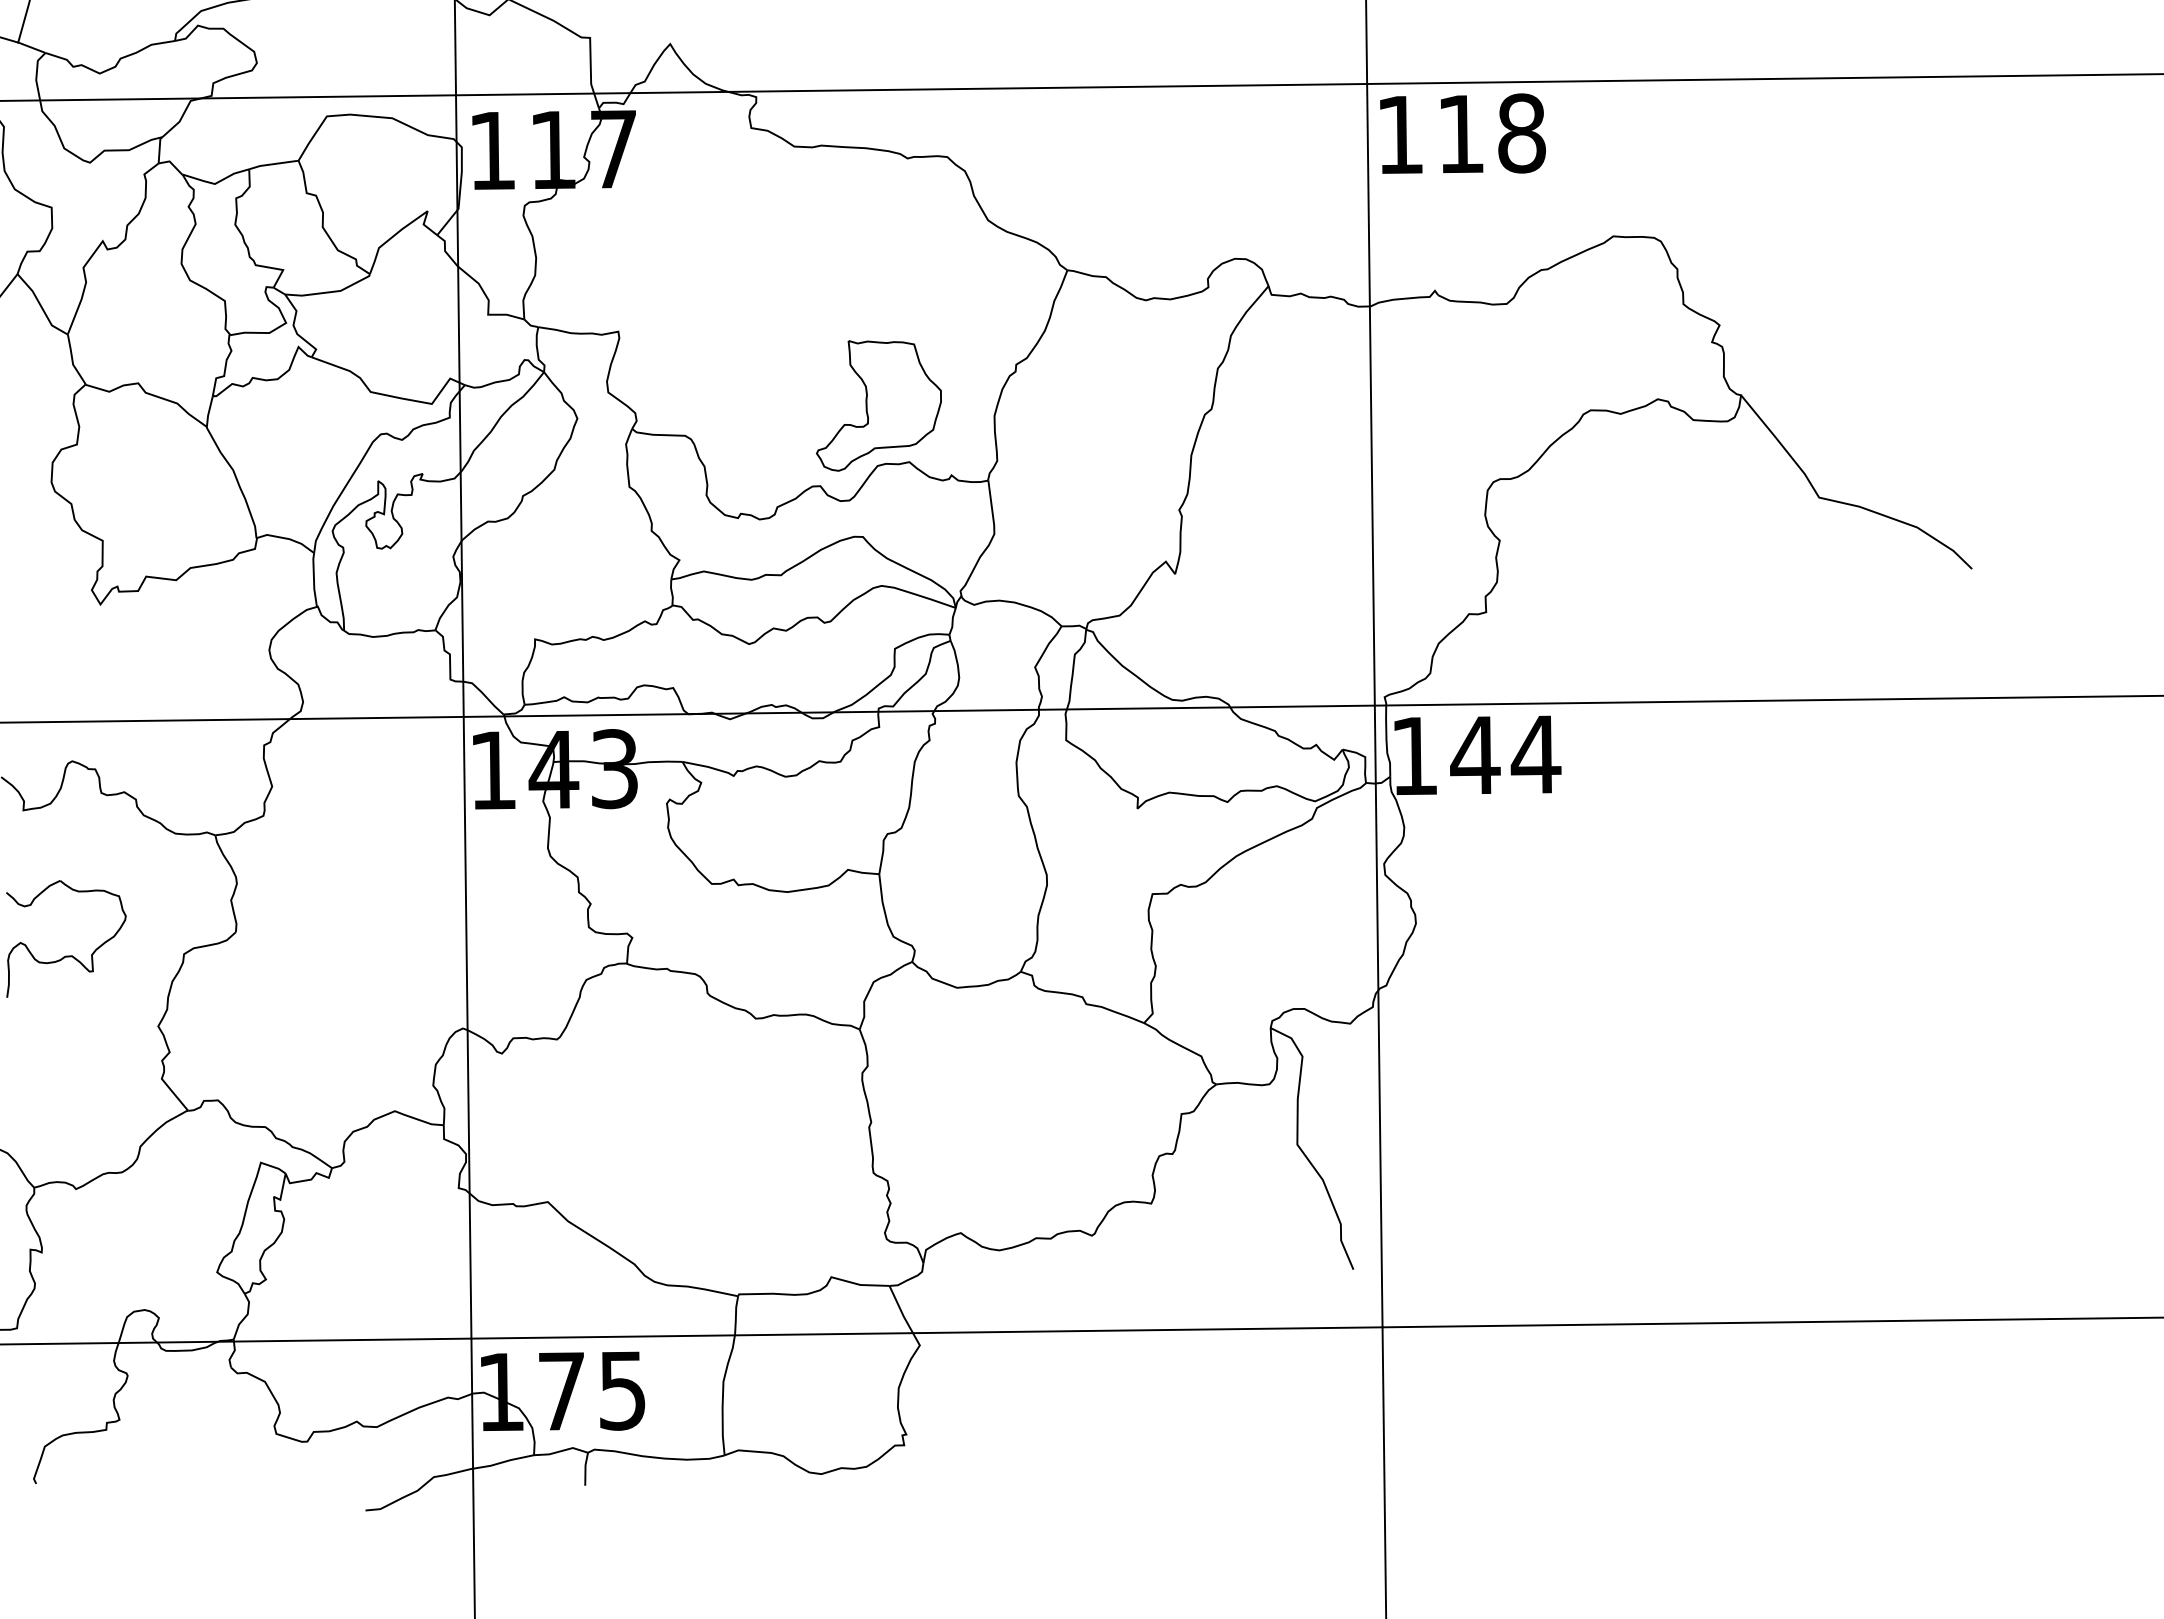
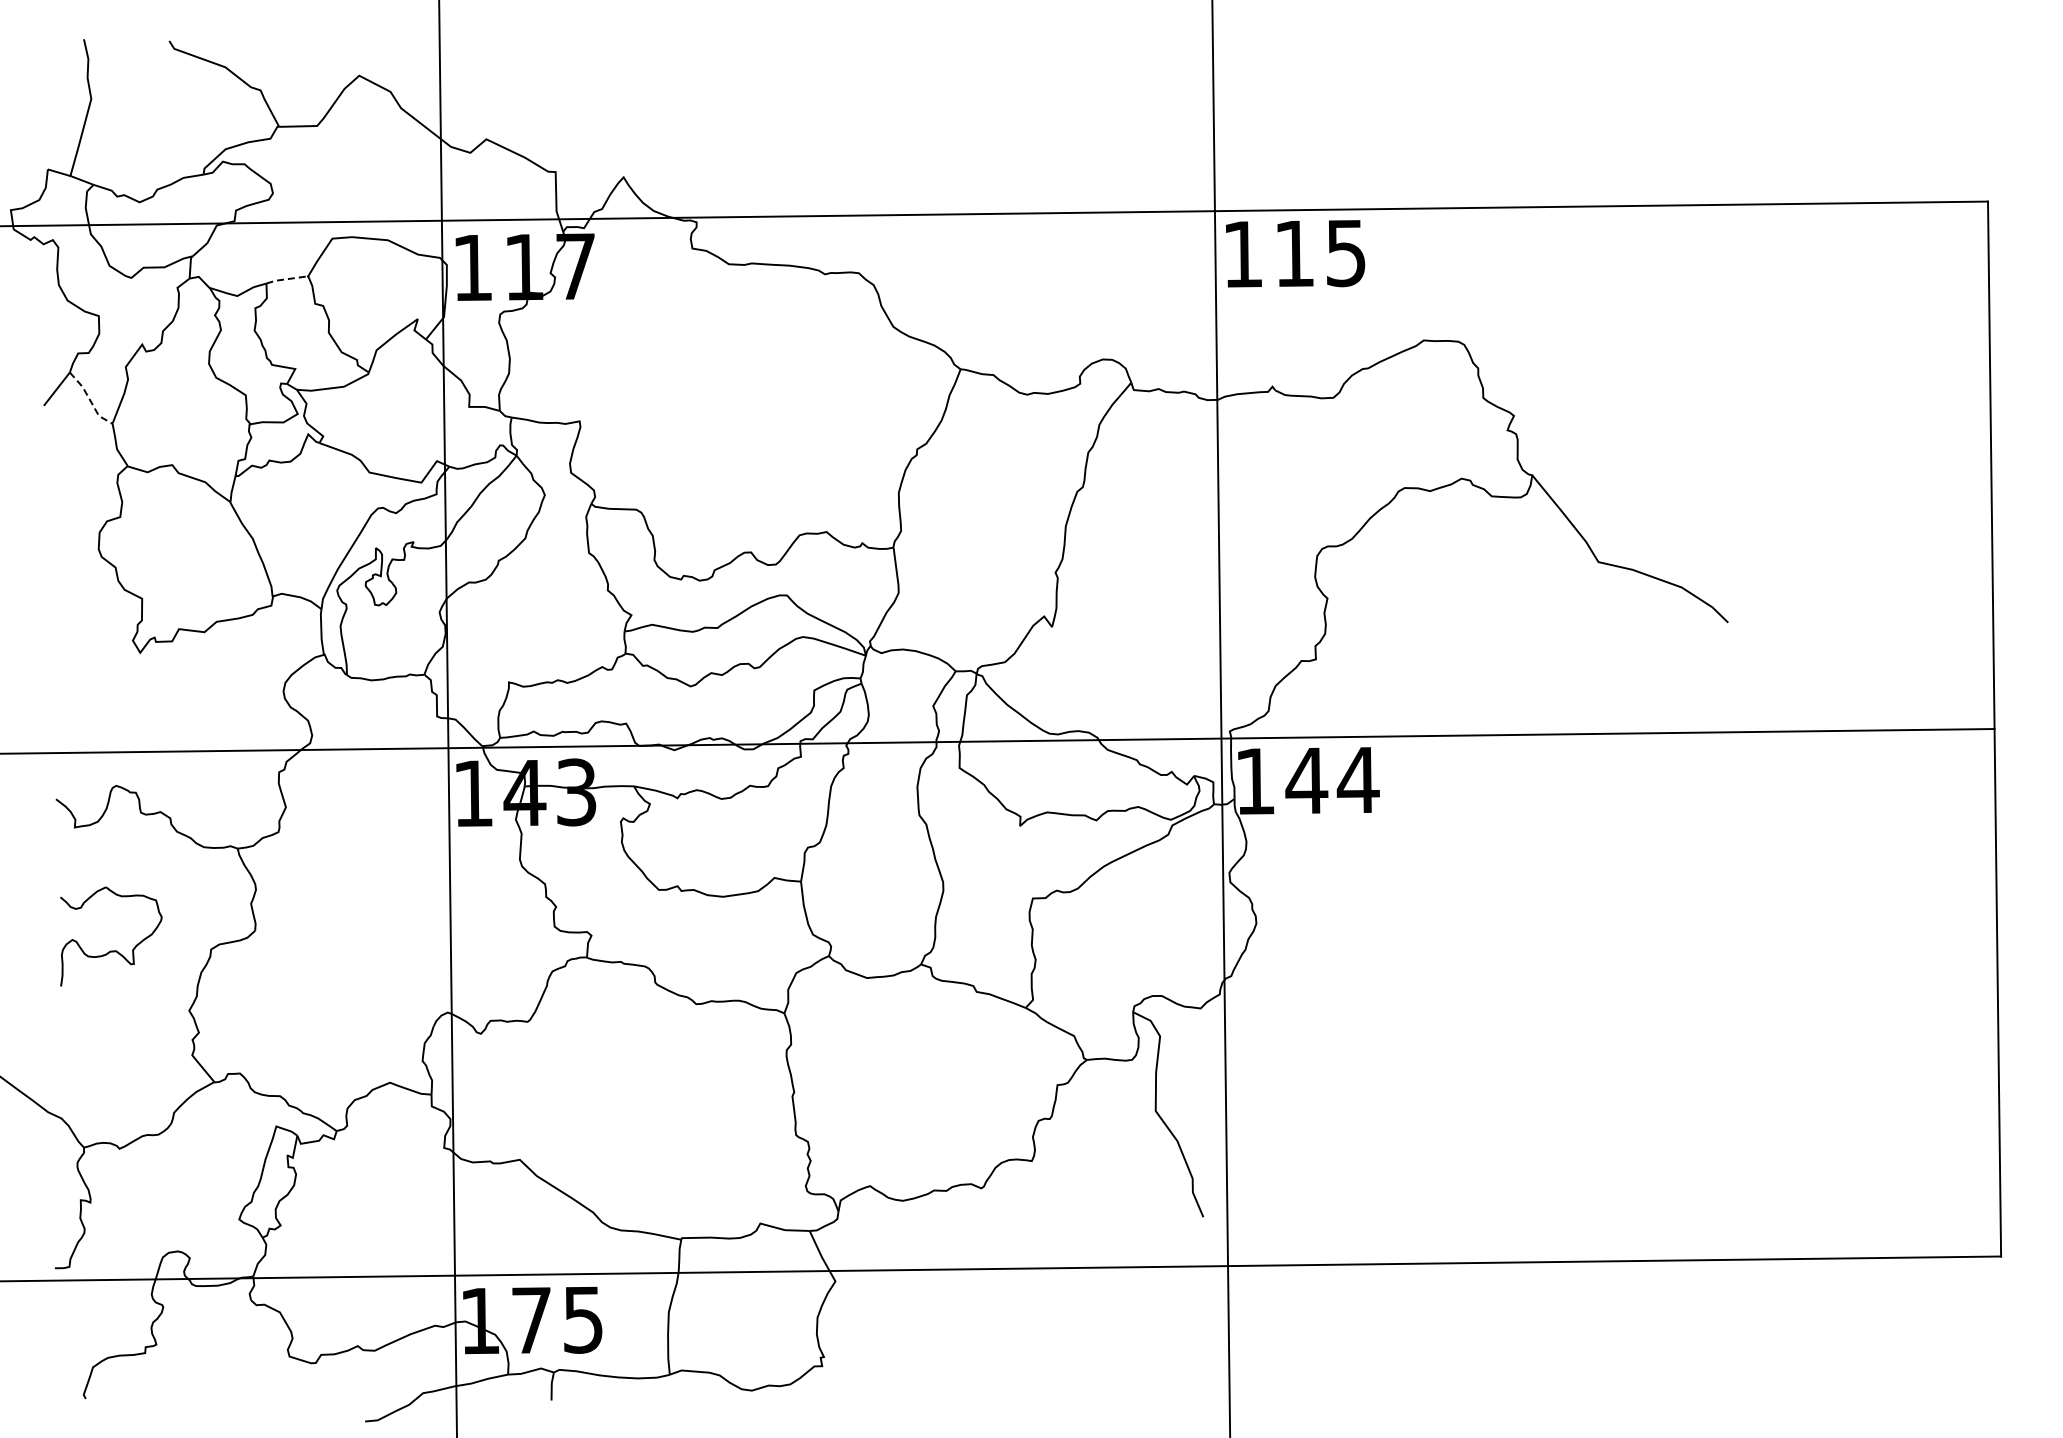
text: (1522, 133) -> (1346, 253), 118 -> 115
line: (272, 164) -> (286, 279), solid -> dashed
line: (40, 305) -> (89, 399), solid -> dashed
part: (878, 406) -> (800, 484), removed

